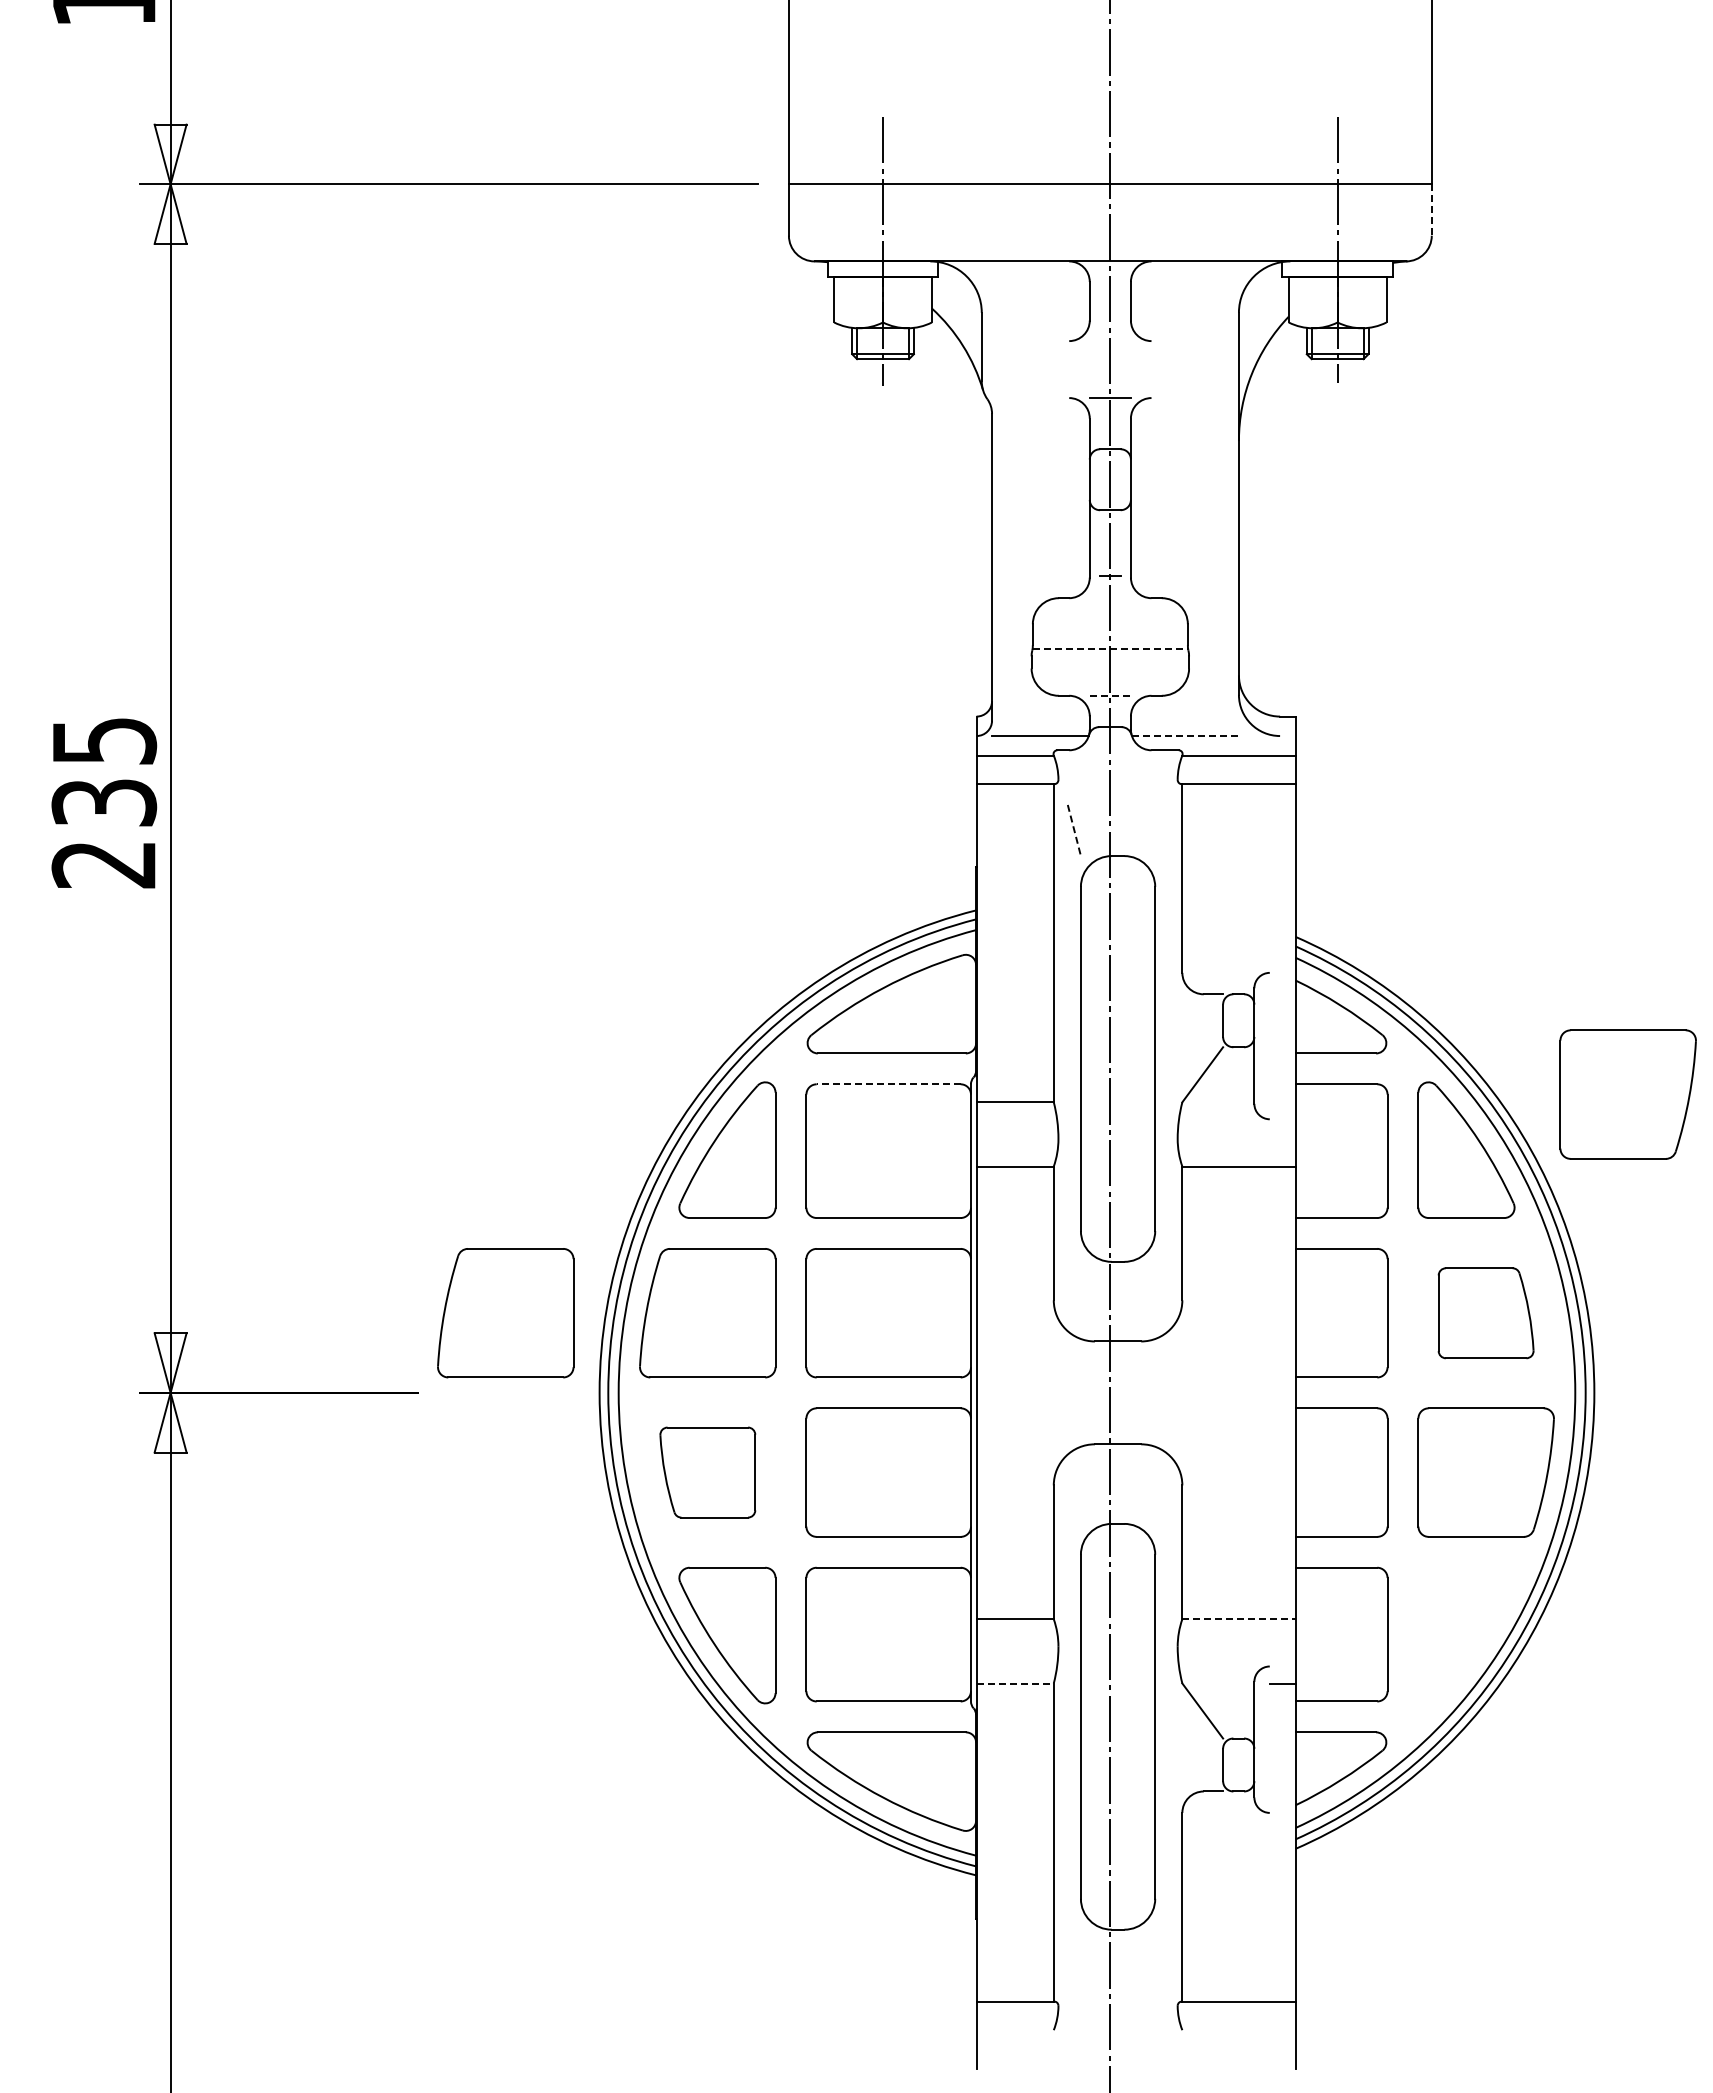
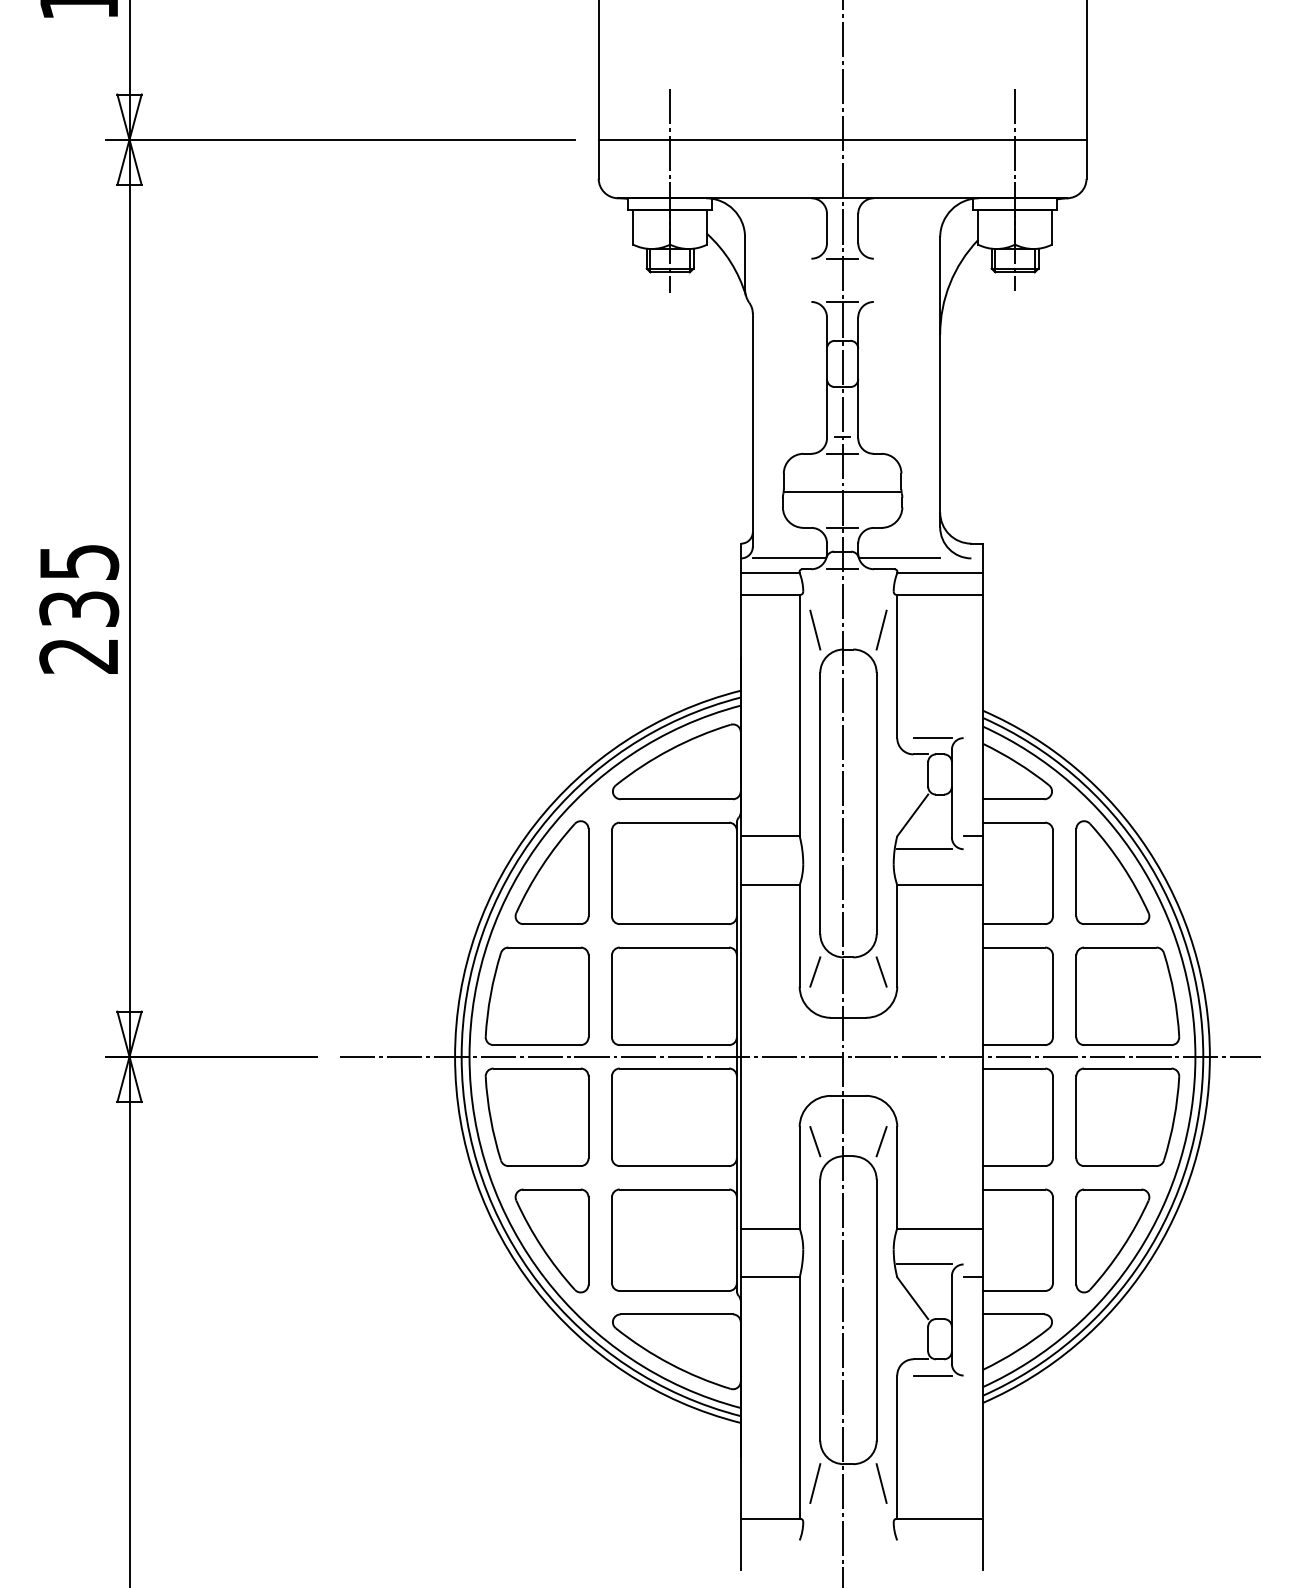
line: (1431, 209) -> (1086, 158), dashed -> solid
line: (1109, 341) -> (841, 259), added
line: (1109, 598) -> (841, 454), added
line: (1110, 648) -> (842, 491), dashed -> solid
line: (1110, 695) -> (842, 527), dashed -> solid
line: (1185, 736) -> (899, 558), dashed -> solid
line: (1109, 750) -> (841, 569), added
line: (1161, 830) -> (881, 630), added
line: (1074, 831) -> (815, 630), dashed -> solid
line: (1228, 972) -> (932, 737), added
line: (888, 1084) -> (674, 822), dashed -> solid
part: (1627, 1094) -> (1235, 830), removed
line: (1282, 1102) -> (973, 836), added
line: (1218, 1119) -> (924, 849), added
line: (1073, 1280) -> (814, 971), added
line: (1161, 1280) -> (881, 971), added
part: (505, 1313) -> (383, 996), removed
part: (1485, 1313) -> (1127, 996), size x1.43
line: (1054, 1392) -> (800, 1056), added
part: (707, 1472) -> (536, 1117), size x1.43
line: (1073, 1504) -> (814, 1141), added
line: (1161, 1504) -> (881, 1141), added
line: (1238, 1619) -> (939, 1228), dashed -> solid
part: (1466, 1635) -> (1112, 1240), added
line: (1218, 1666) -> (924, 1264), added
line: (1015, 1683) -> (770, 1277), dashed -> solid
line: (1228, 1812) -> (932, 1375), added
line: (1073, 1954) -> (814, 1482), added
line: (1161, 1954) -> (881, 1482), added

